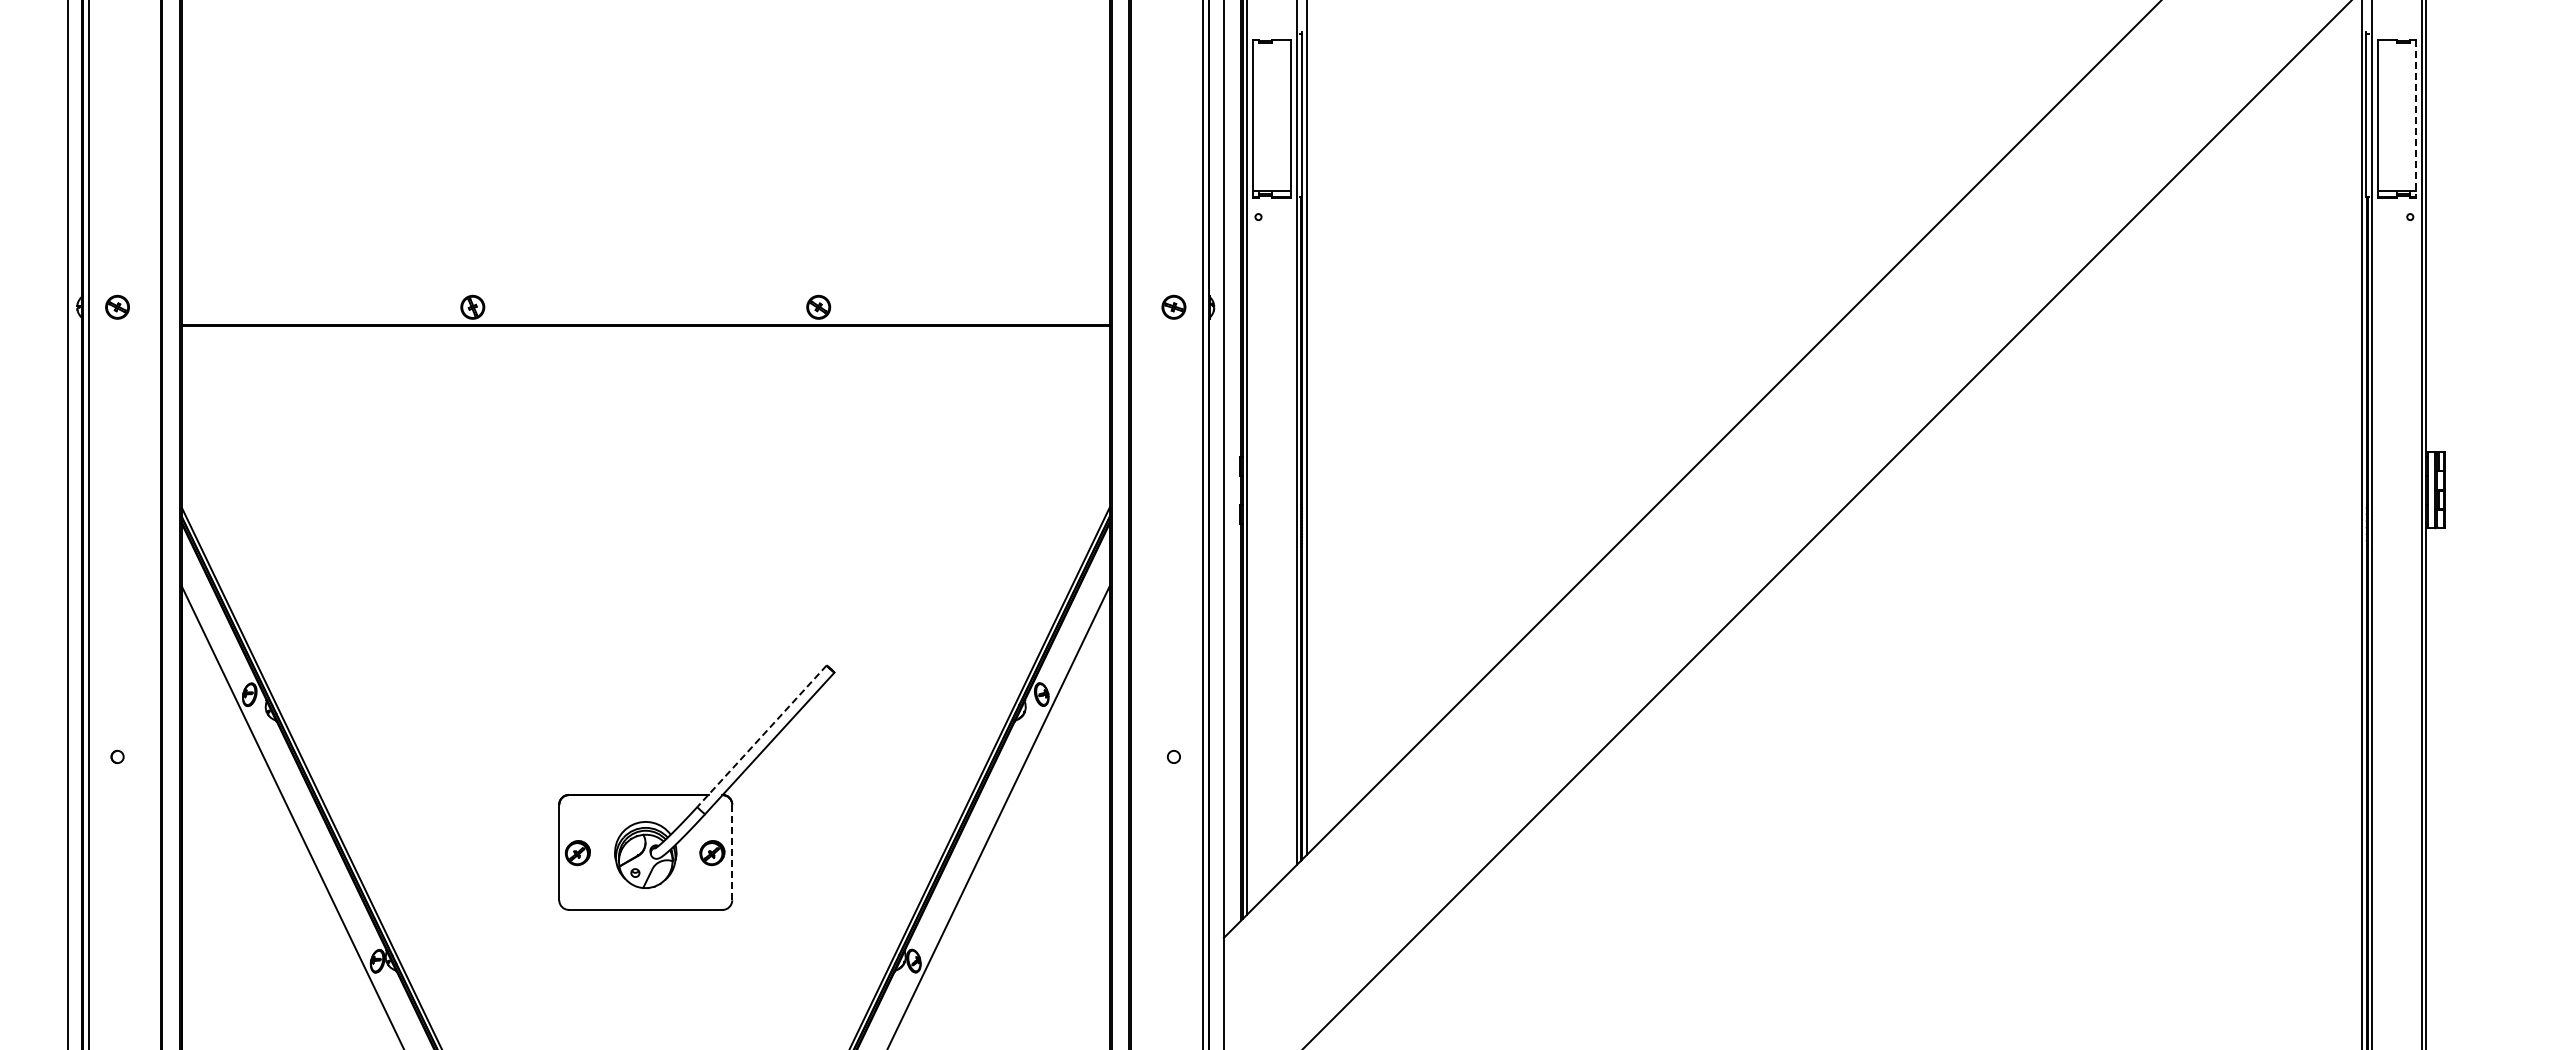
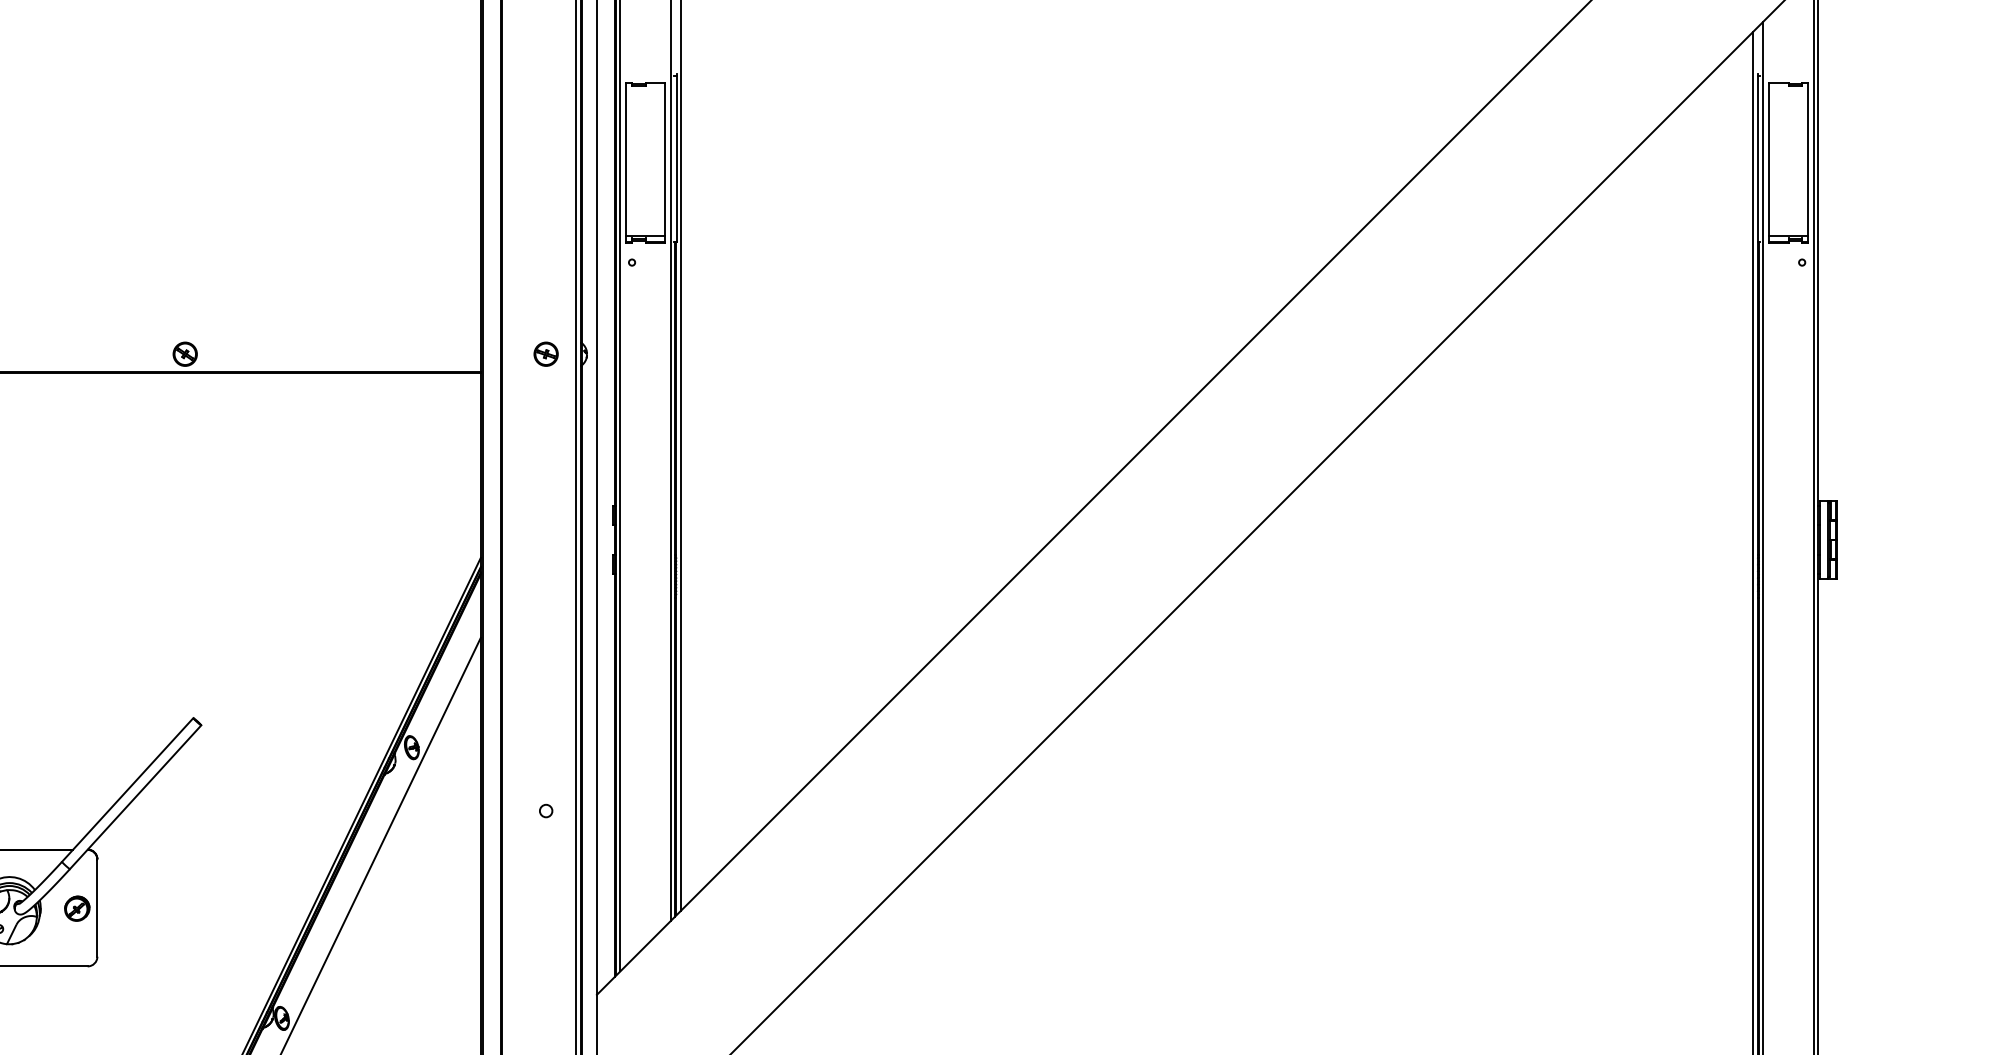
line: (2416, 119) -> (1808, 163), dashed -> solid
line: (762, 736) -> (128, 790), dashed -> solid
line: (732, 852) -> (97, 908), dashed -> solid

